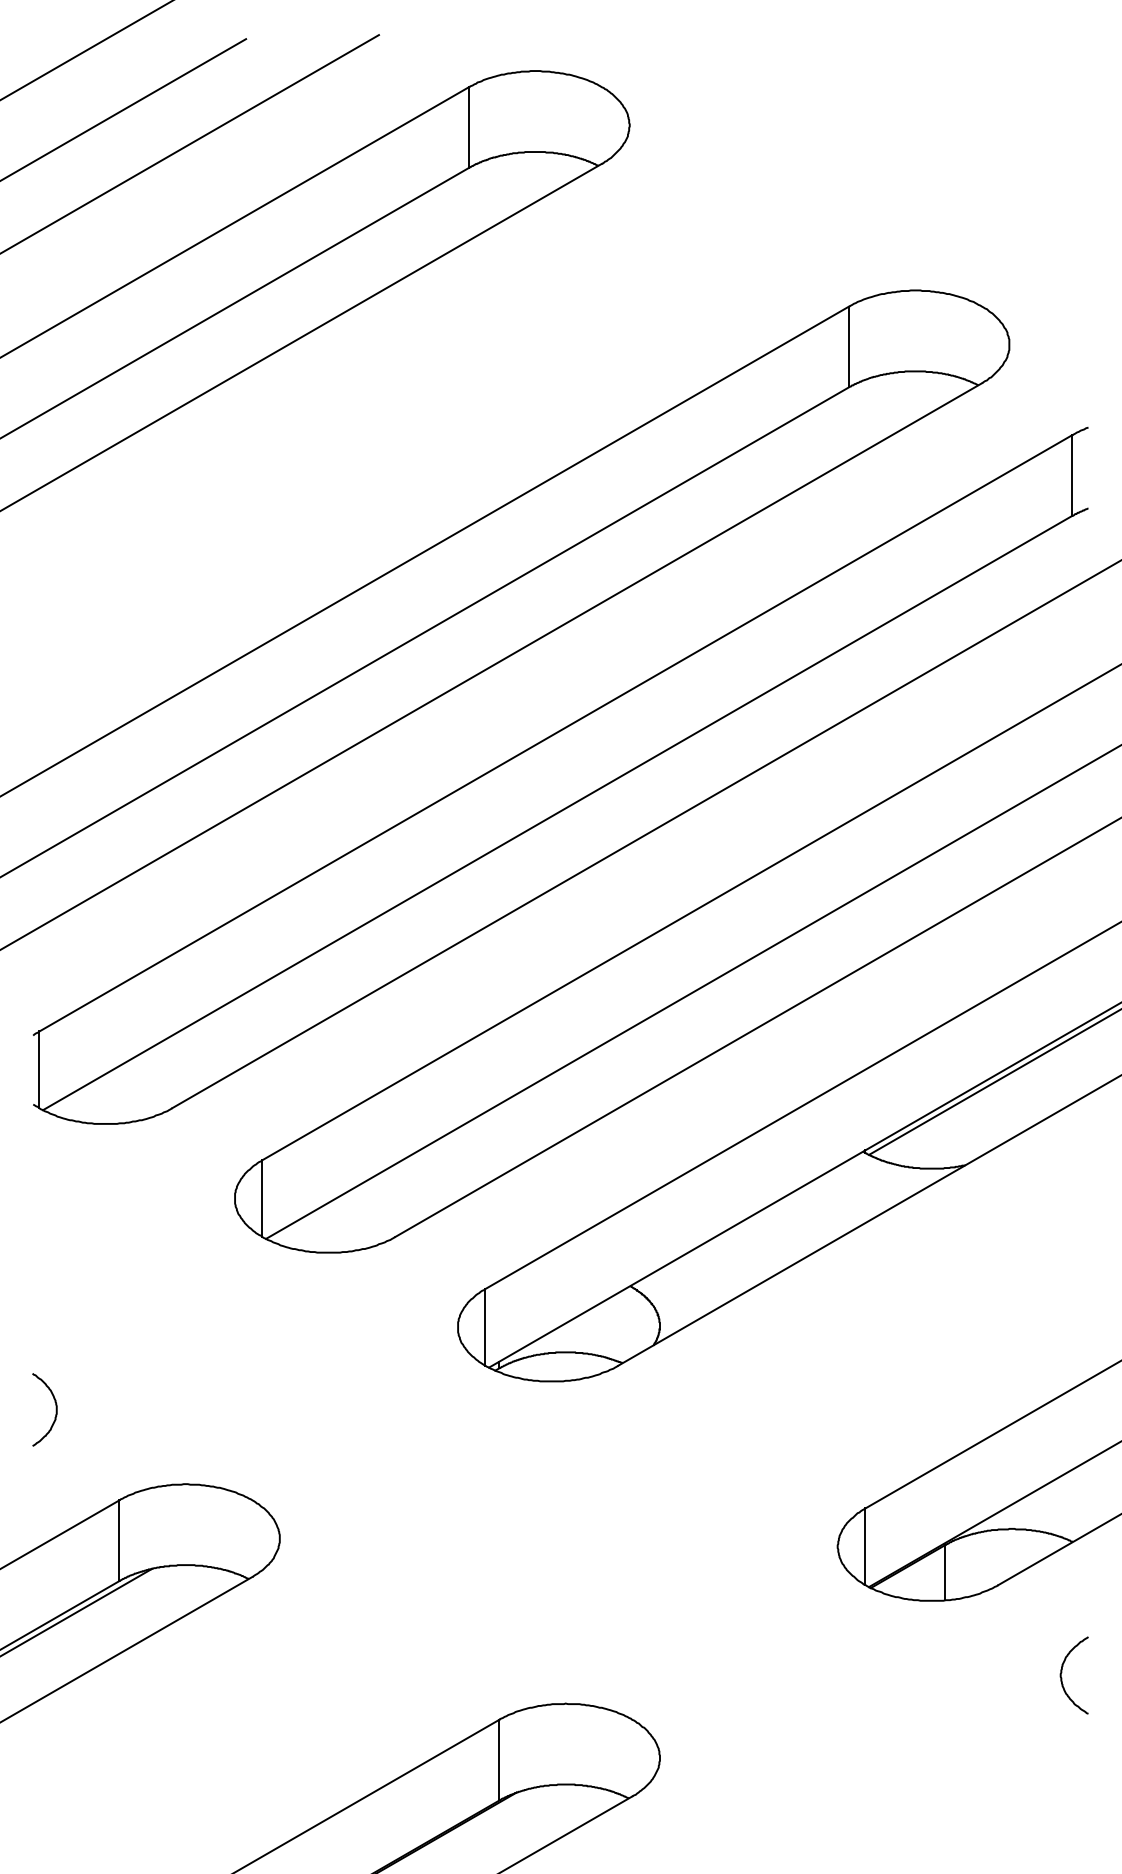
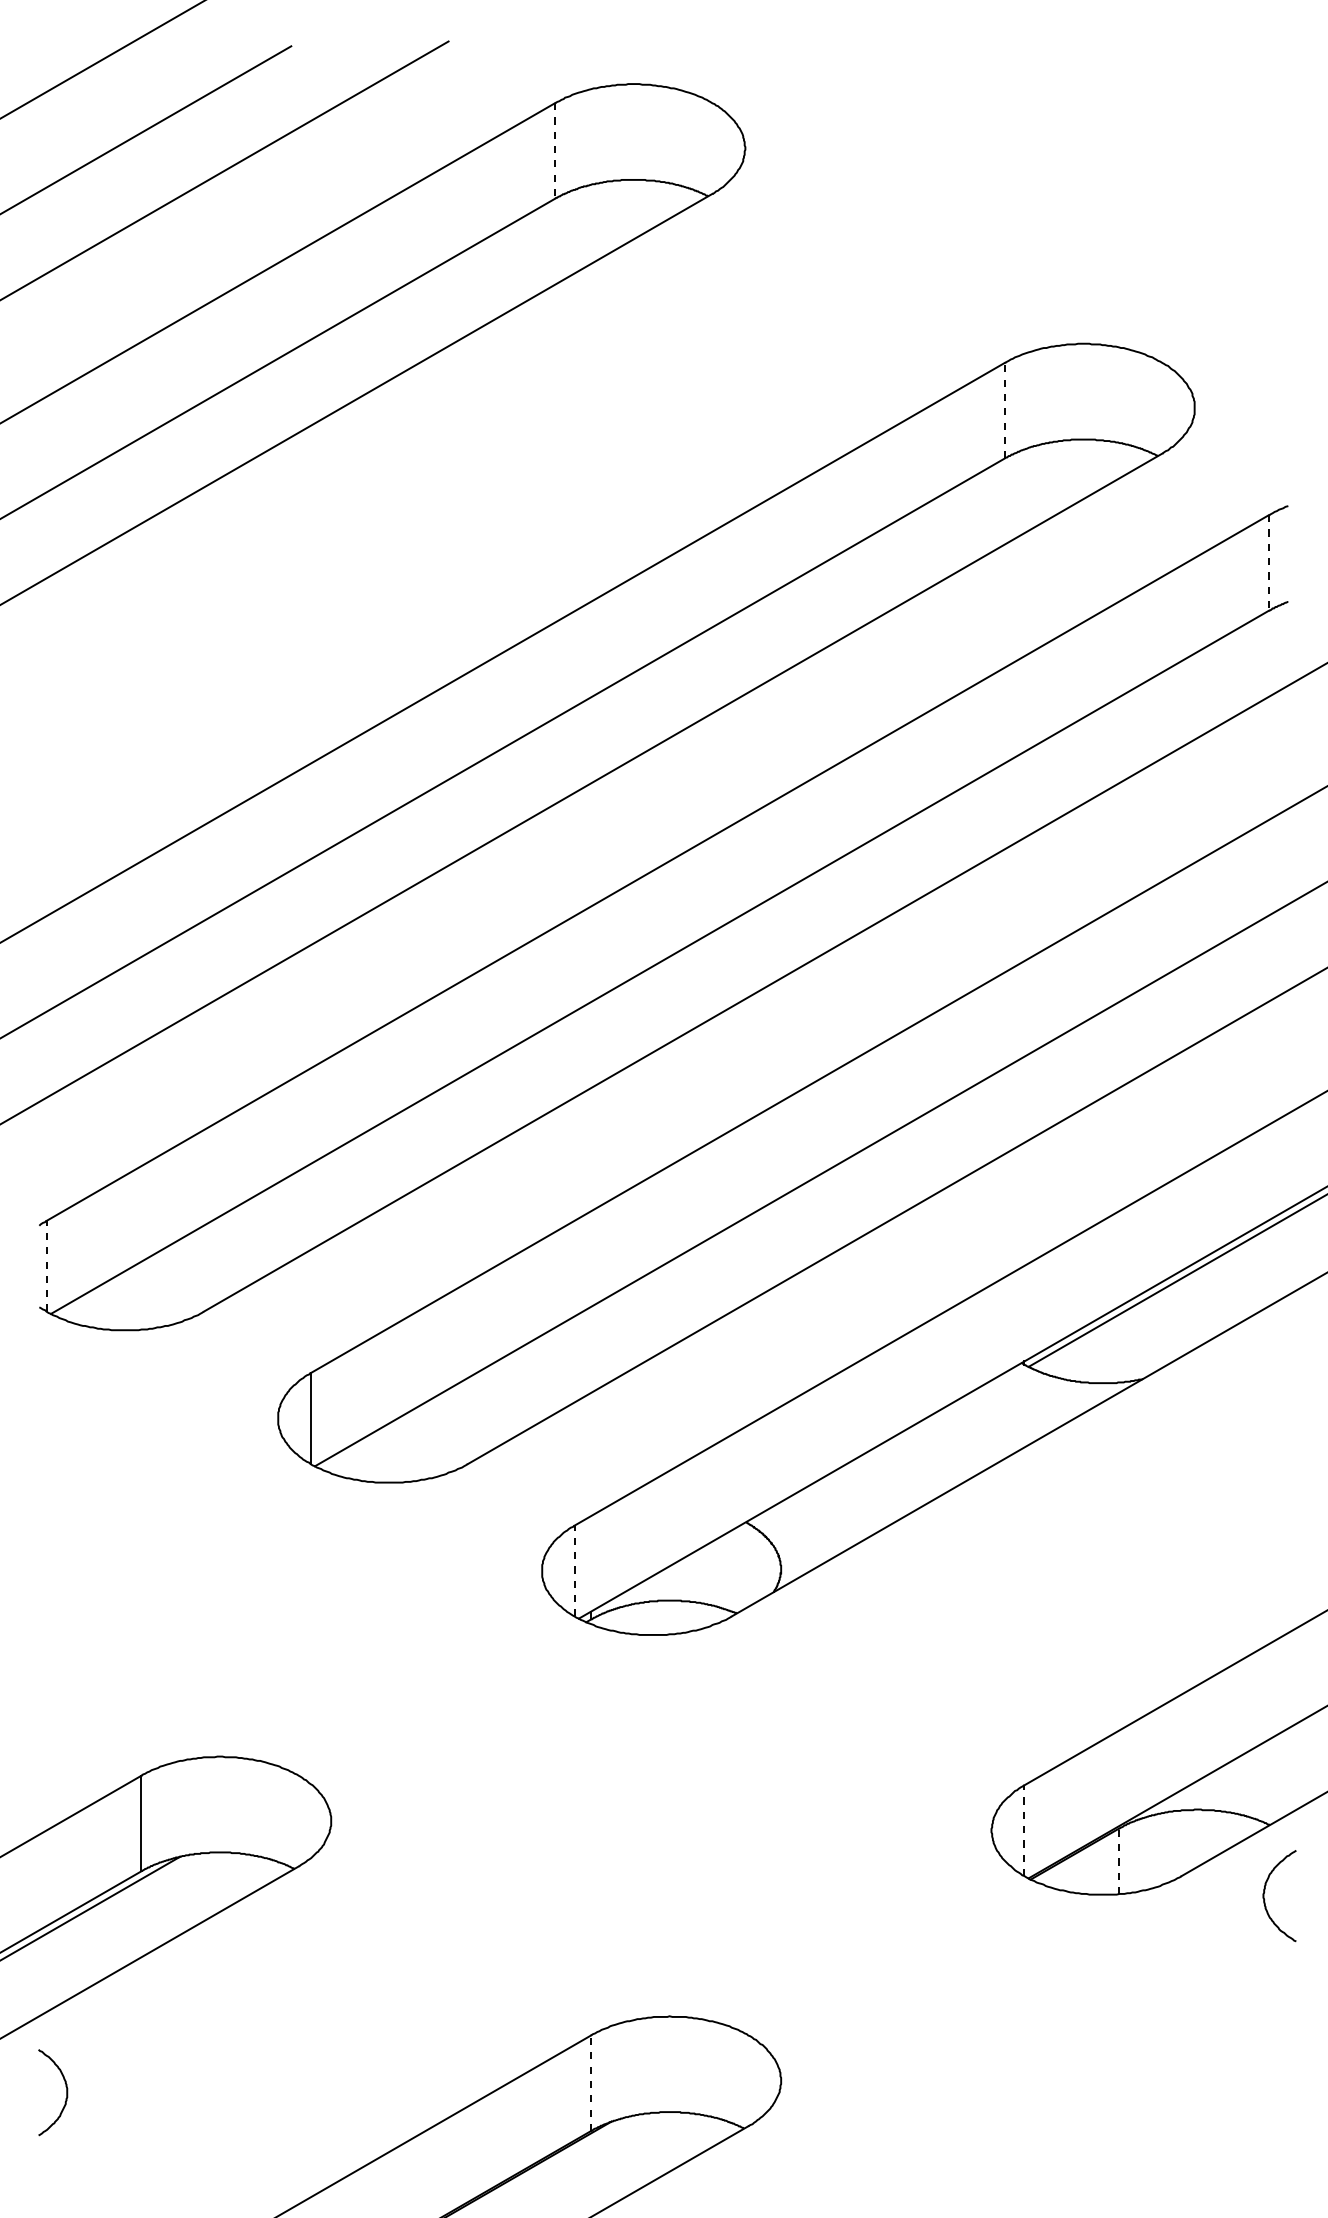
line: (469, 127) -> (555, 150), solid -> dashed
line: (849, 346) -> (1005, 410), solid -> dashed
line: (1071, 475) -> (1268, 562), solid -> dashed
line: (39, 1069) -> (46, 1265), solid -> dashed
line: (485, 1326) -> (574, 1570), solid -> dashed
curve: (56, 1409) -> (66, 2092), moved
line: (865, 1546) -> (1024, 1830), solid -> dashed
line: (945, 1572) -> (1119, 1861), solid -> dashed
curve: (1062, 1678) -> (1265, 1899), moved
line: (499, 1760) -> (591, 2083), solid -> dashed

